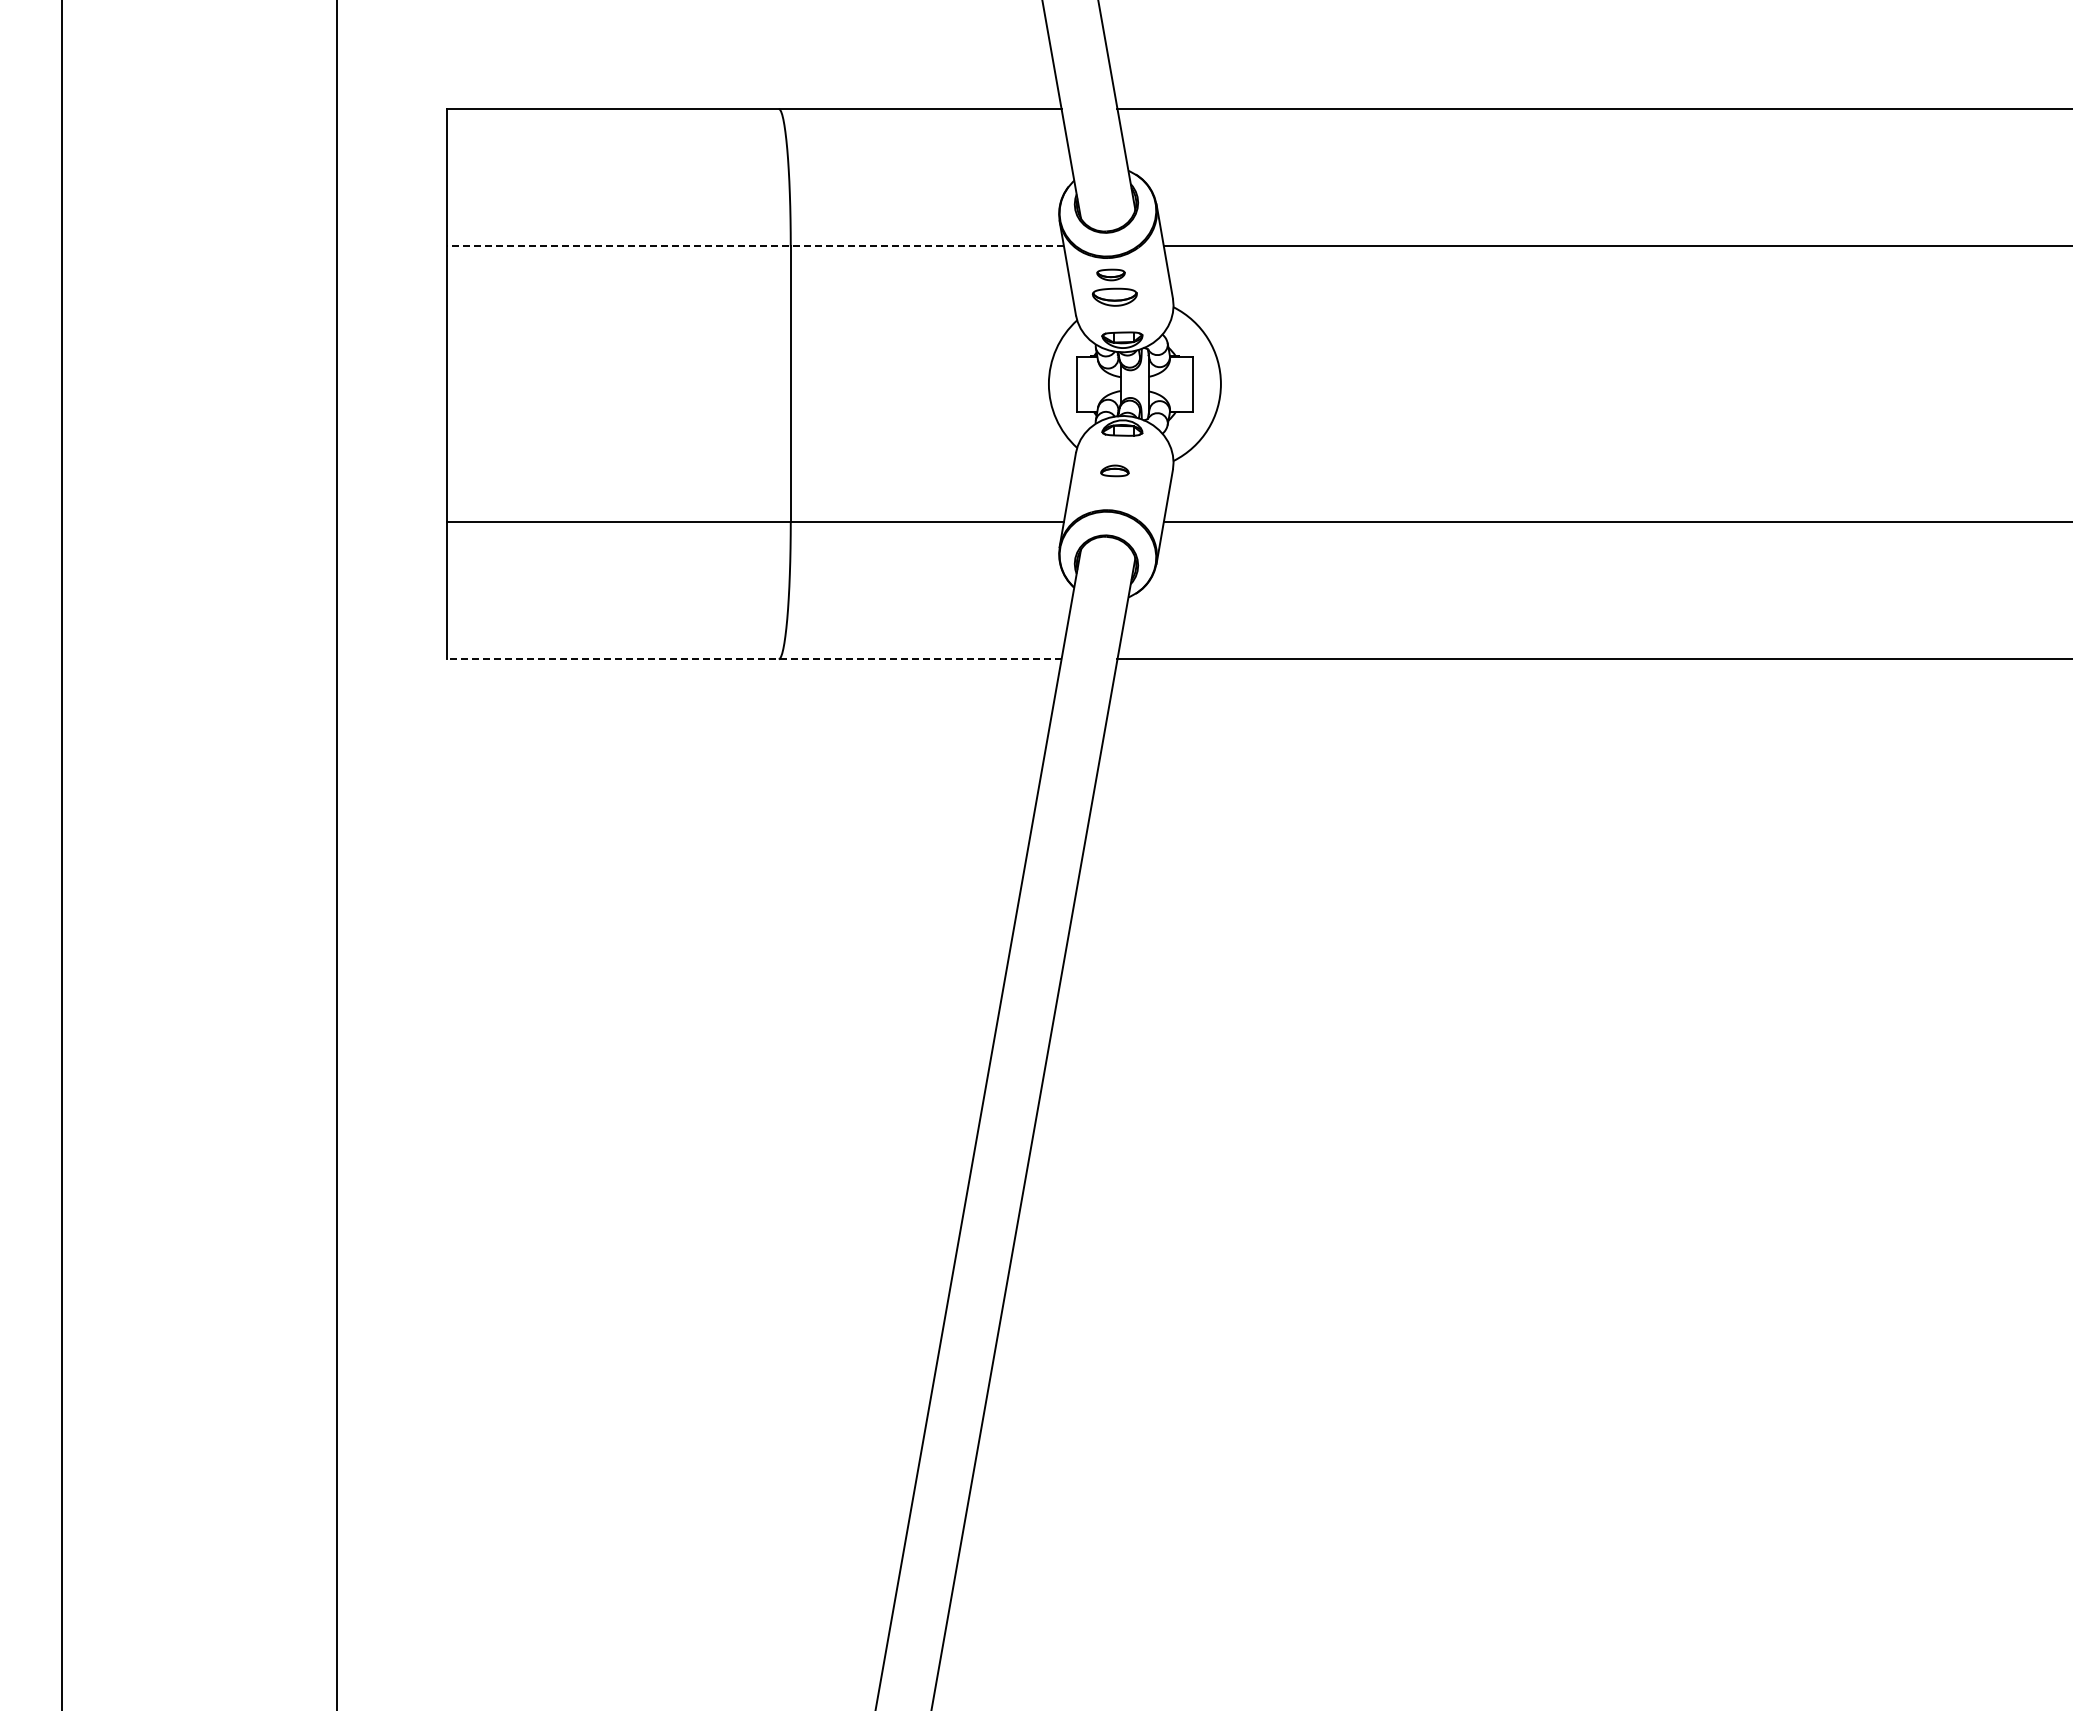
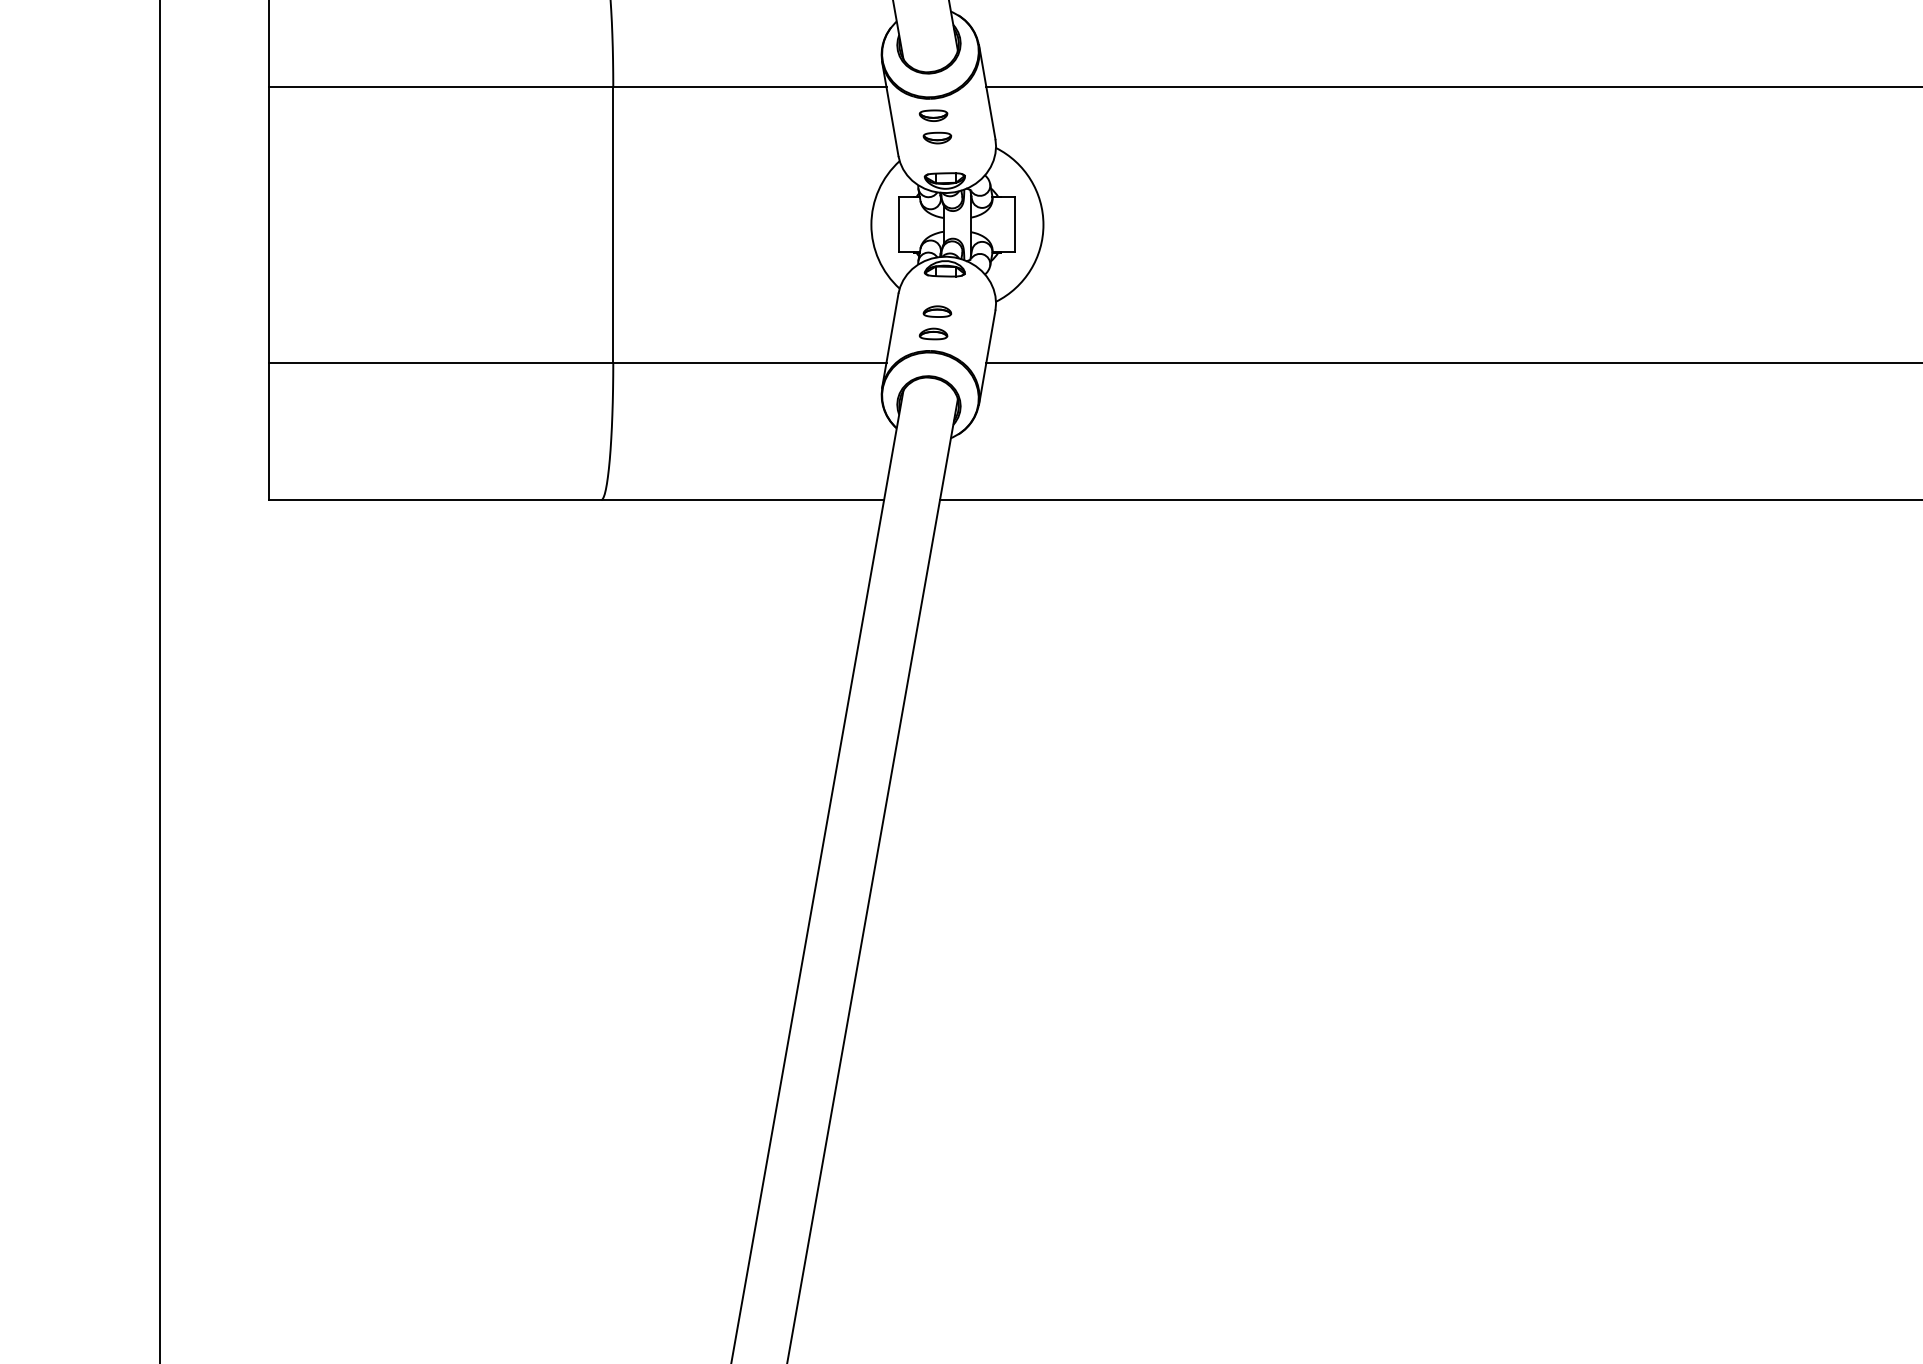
line: (755, 246) -> (578, 87), dashed -> solid
part: (1114, 297) -> (937, 138), size x0.62
part: (1110, 493) -> (933, 334), added
line: (753, 659) -> (576, 500), dashed -> solid

